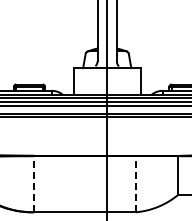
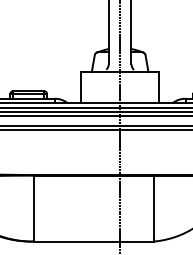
line: (34, 183) -> (34, 207), dashed -> solid
line: (136, 183) -> (154, 207), dashed -> solid

